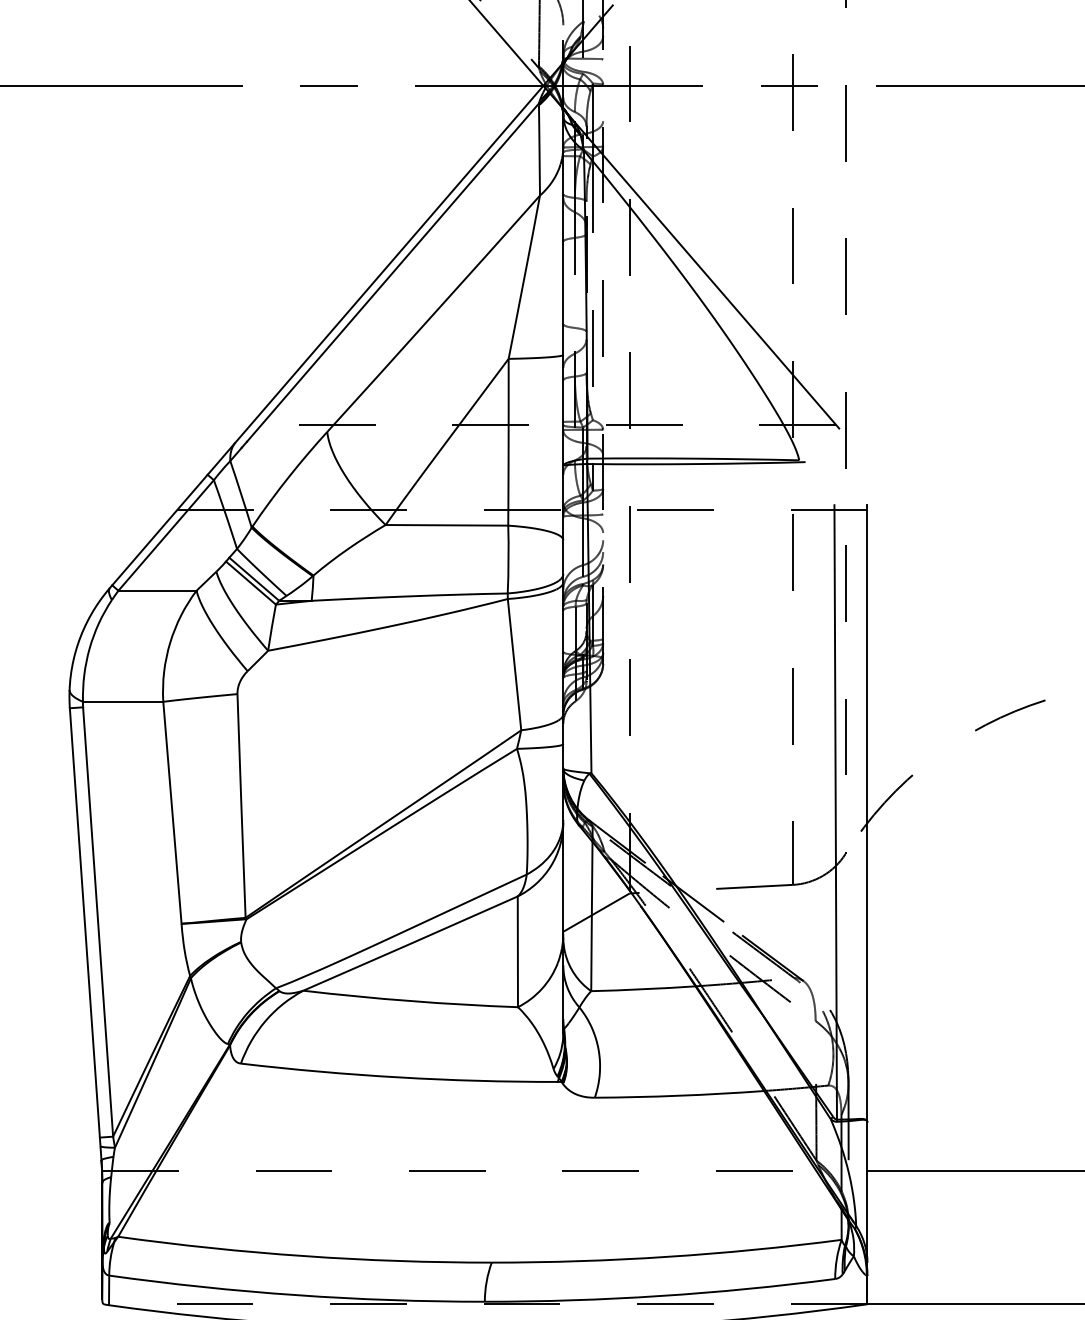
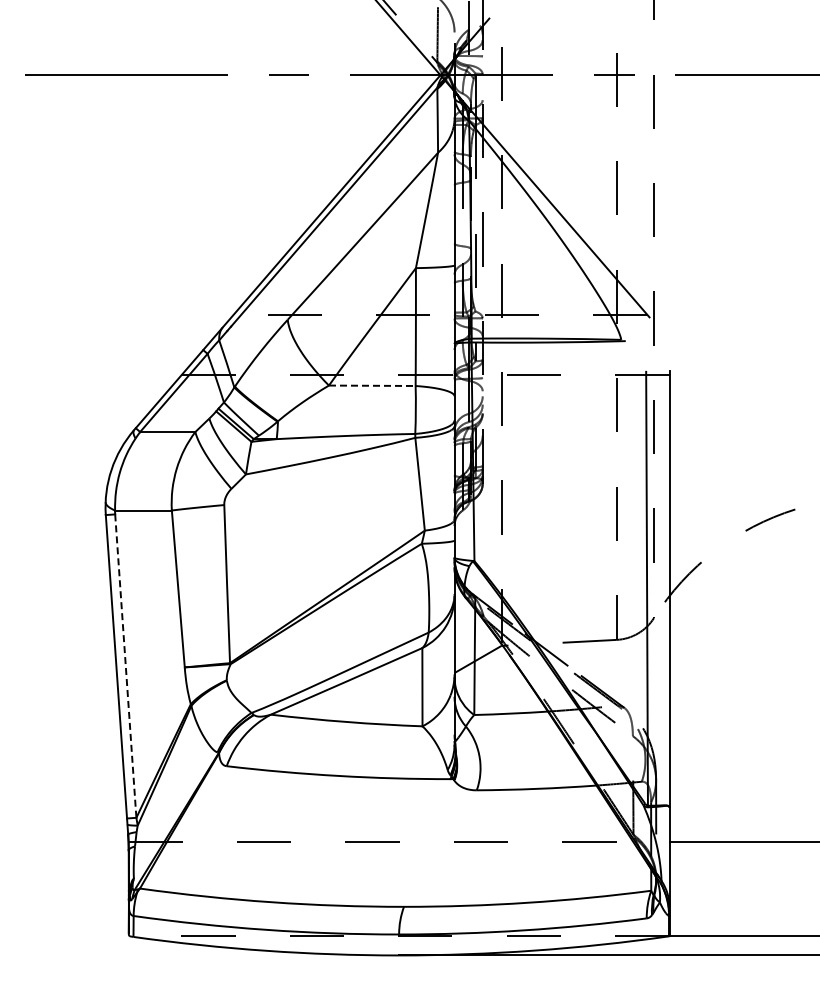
line: (447, 524) -> (372, 385), solid -> dashed
line: (97, 922) -> (125, 666), solid -> dashed

